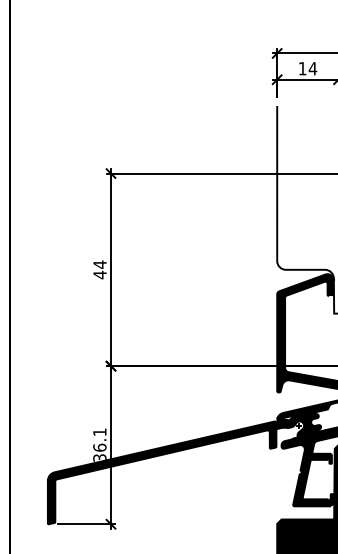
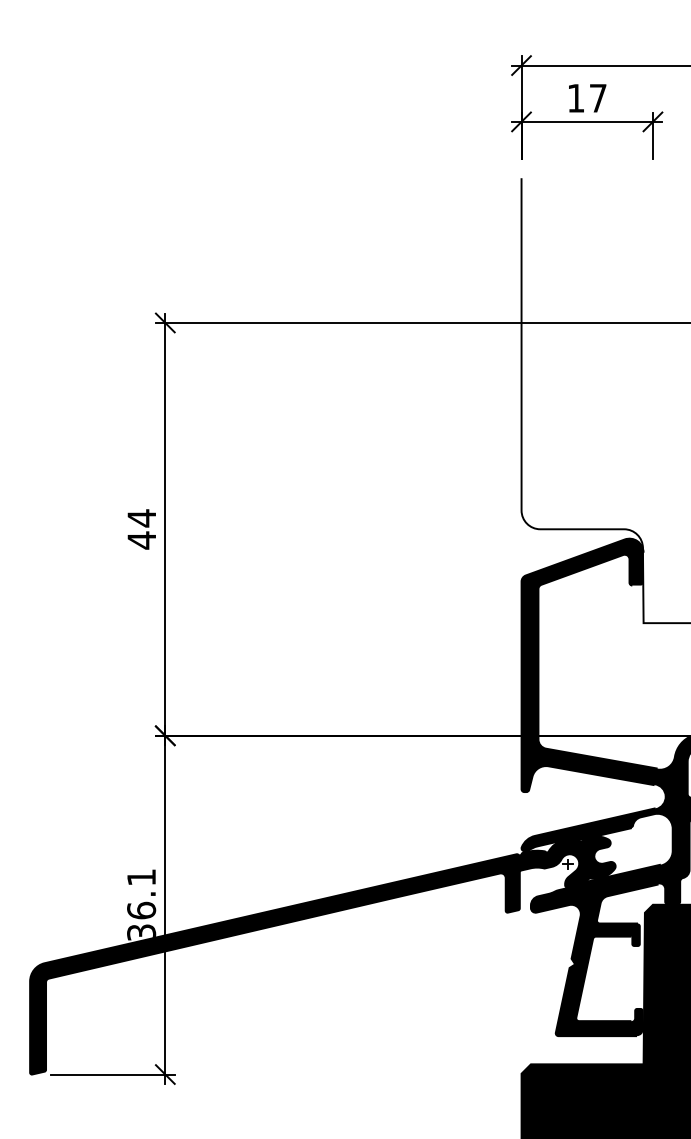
text: (312, 68) -> (597, 97), 14 -> 17

